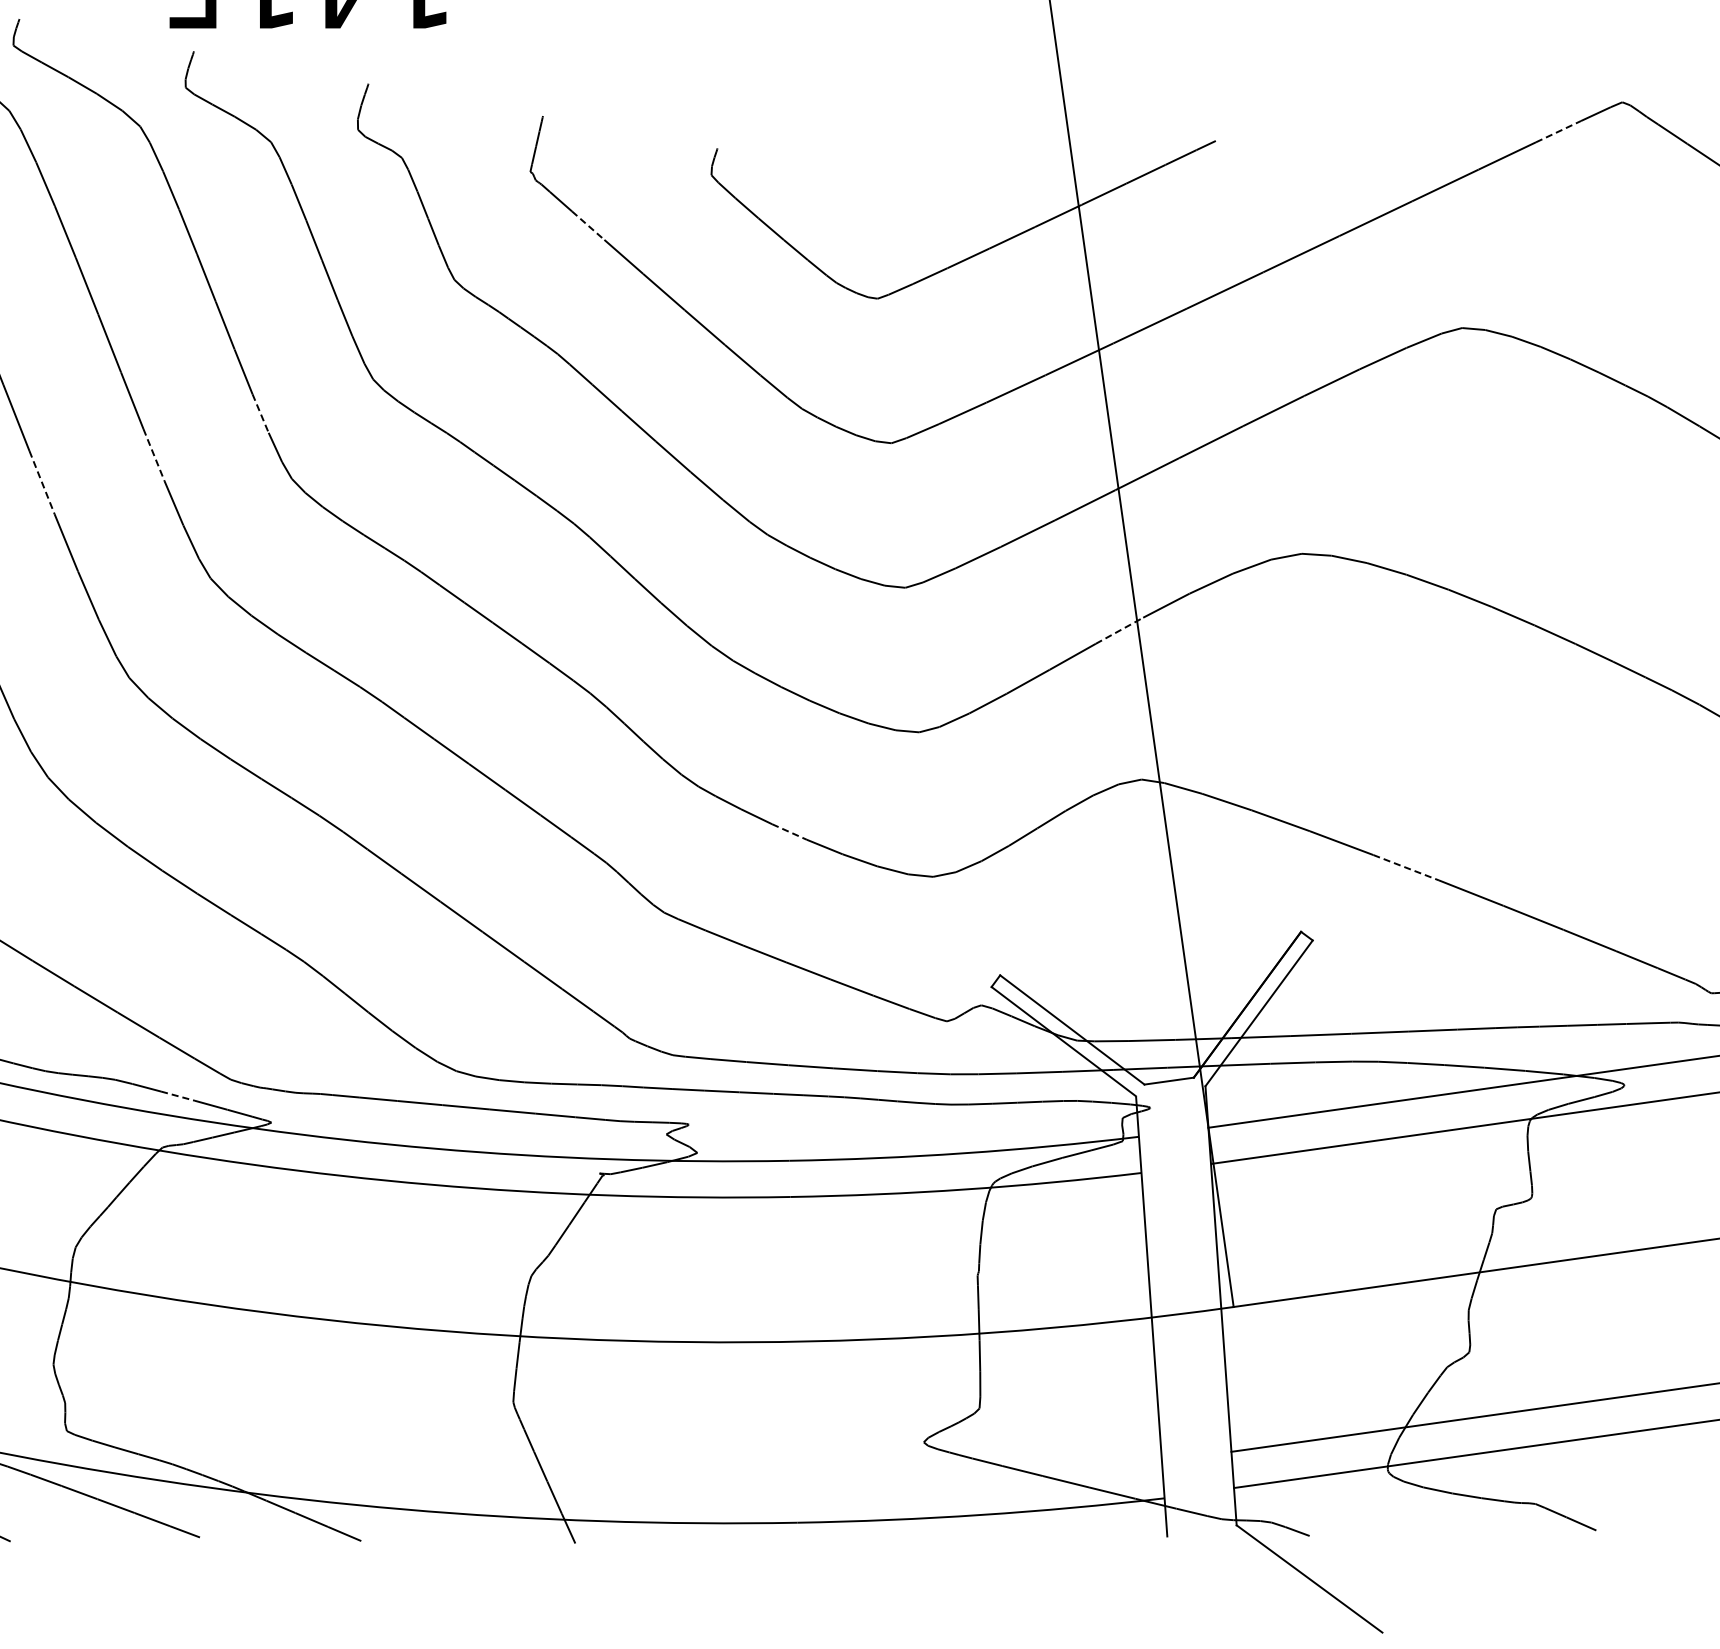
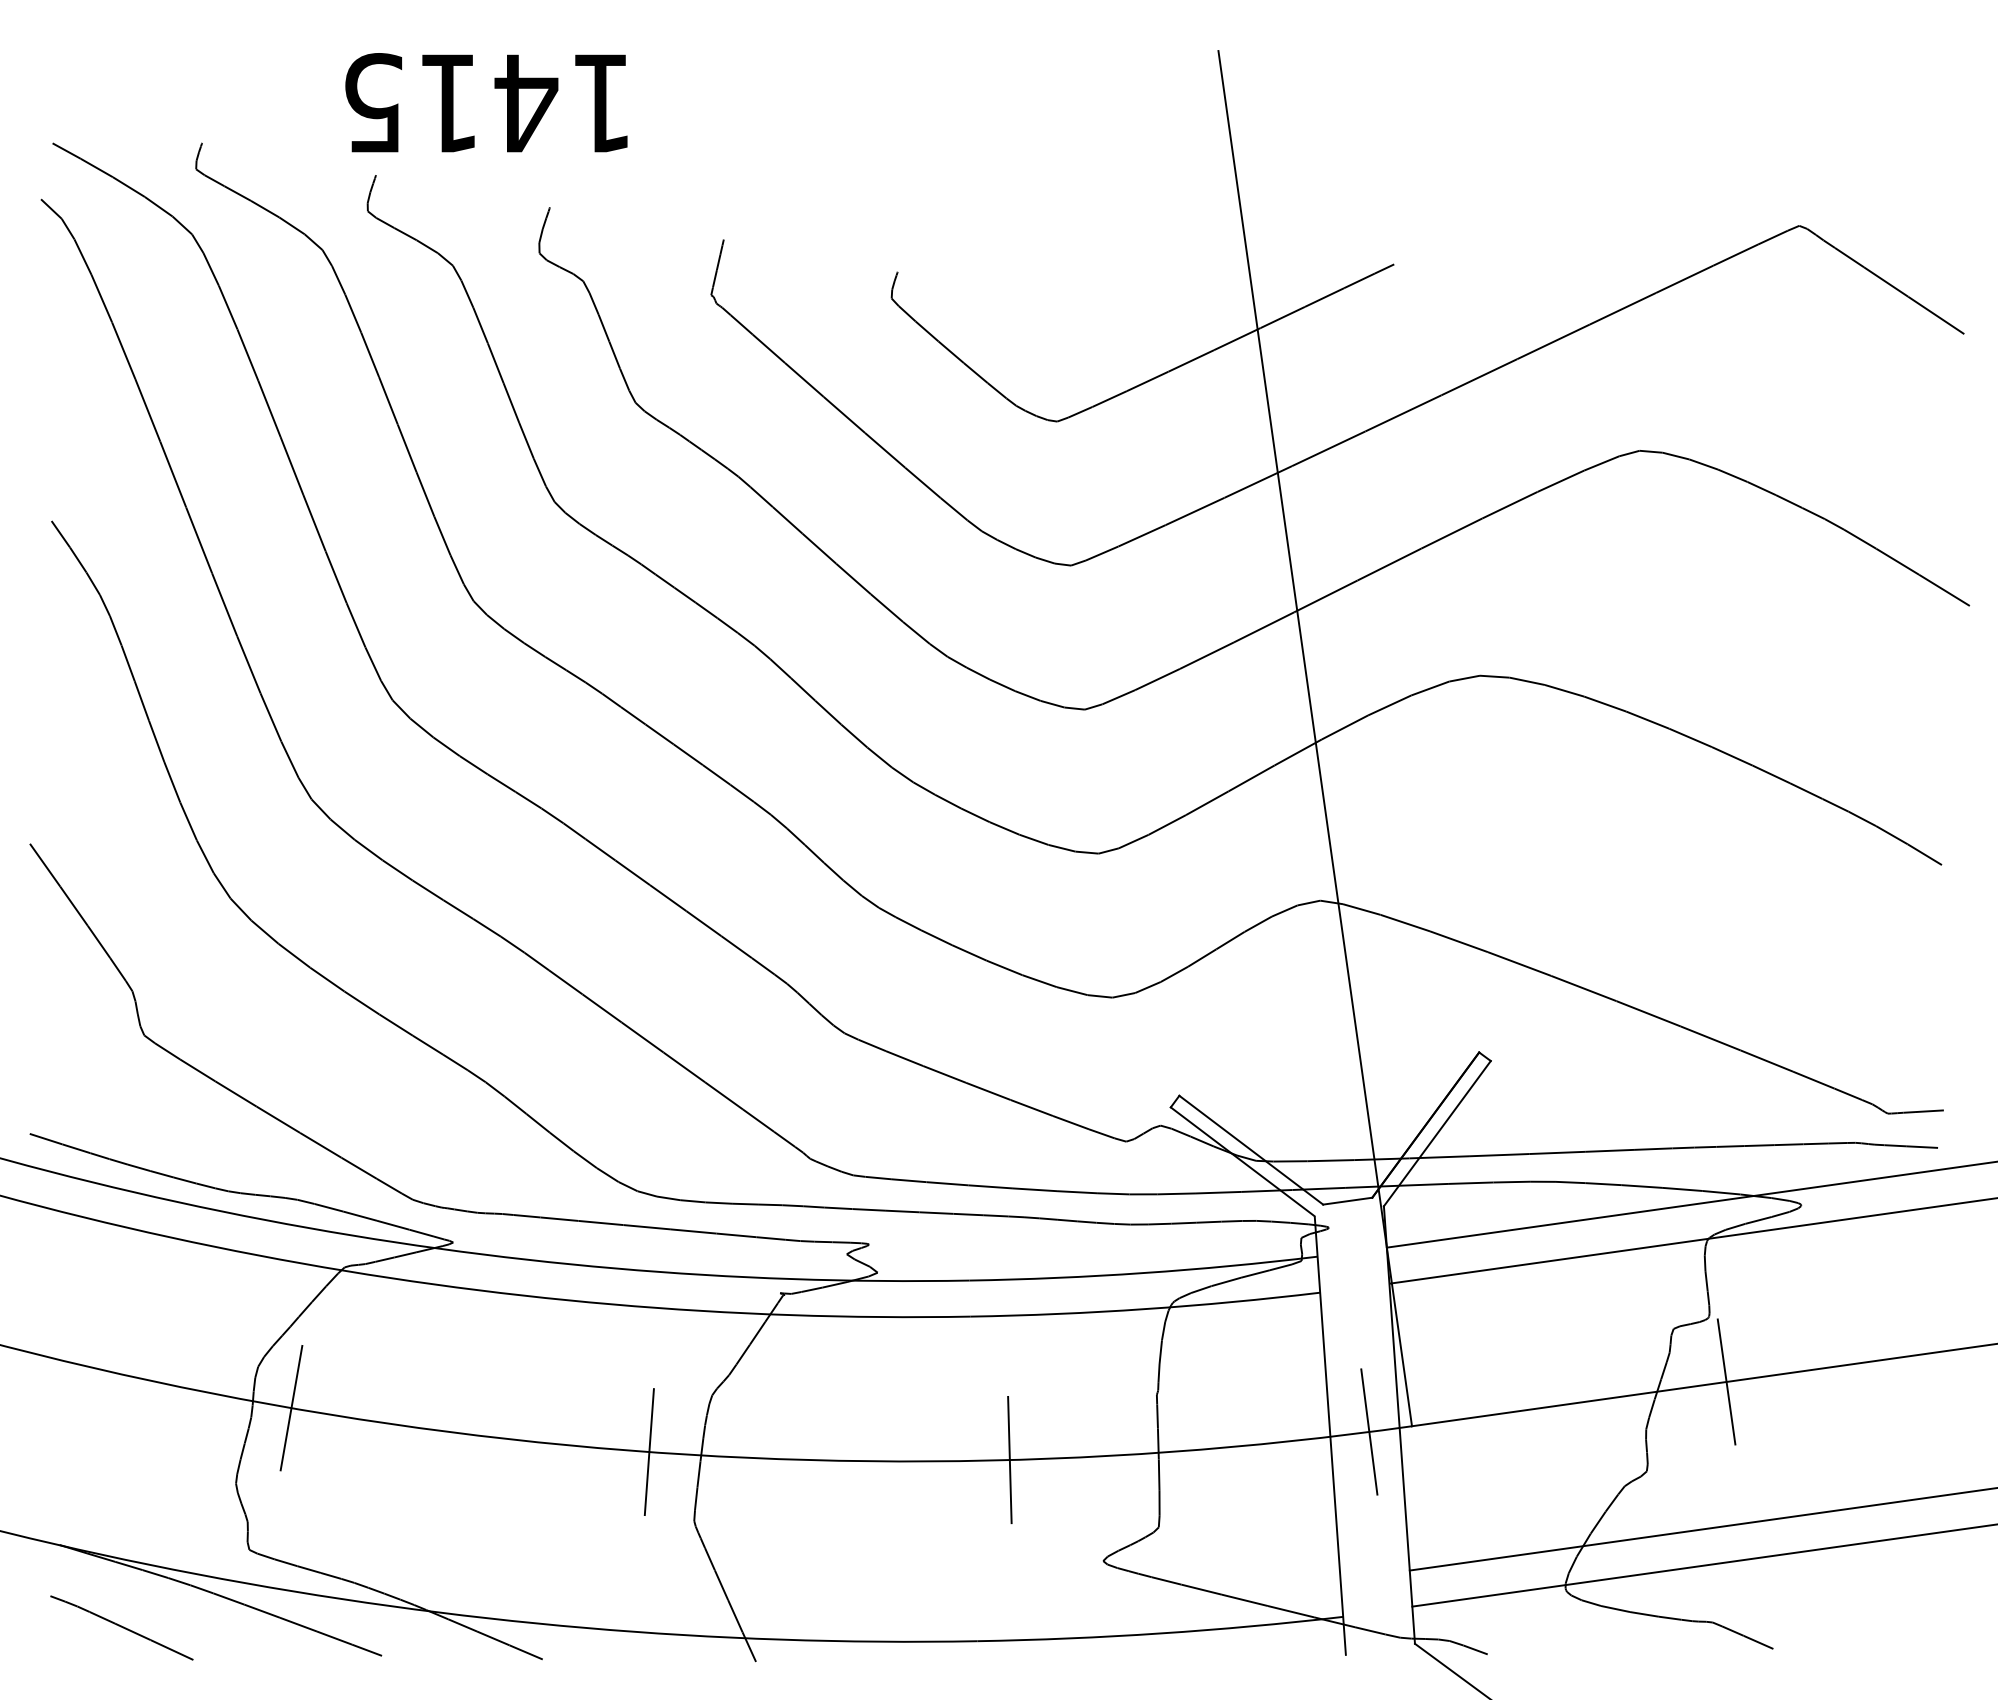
line: (1558, 132) -> (1735, 255), dashed -> solid
line: (588, 226) -> (769, 349), dashed -> solid
line: (260, 414) -> (442, 536), dashed -> solid
line: (154, 455) -> (336, 577), dashed -> solid
line: (41, 482) -> (224, 604), dashed -> solid
line: (1119, 630) -> (1298, 752), dashed -> solid
line: (789, 831) -> (969, 952), dashed -> solid
line: (1406, 867) -> (1584, 988), dashed -> solid
line: (178, 1096) -> (360, 1216), dashed -> solid
line: (1549, 1262) -> (1726, 1381), added
line: (109, 1288) -> (291, 1407), added
line: (1191, 1312) -> (1369, 1431), added
line: (467, 1333) -> (648, 1452), added
line: (829, 1340) -> (1009, 1459), added

